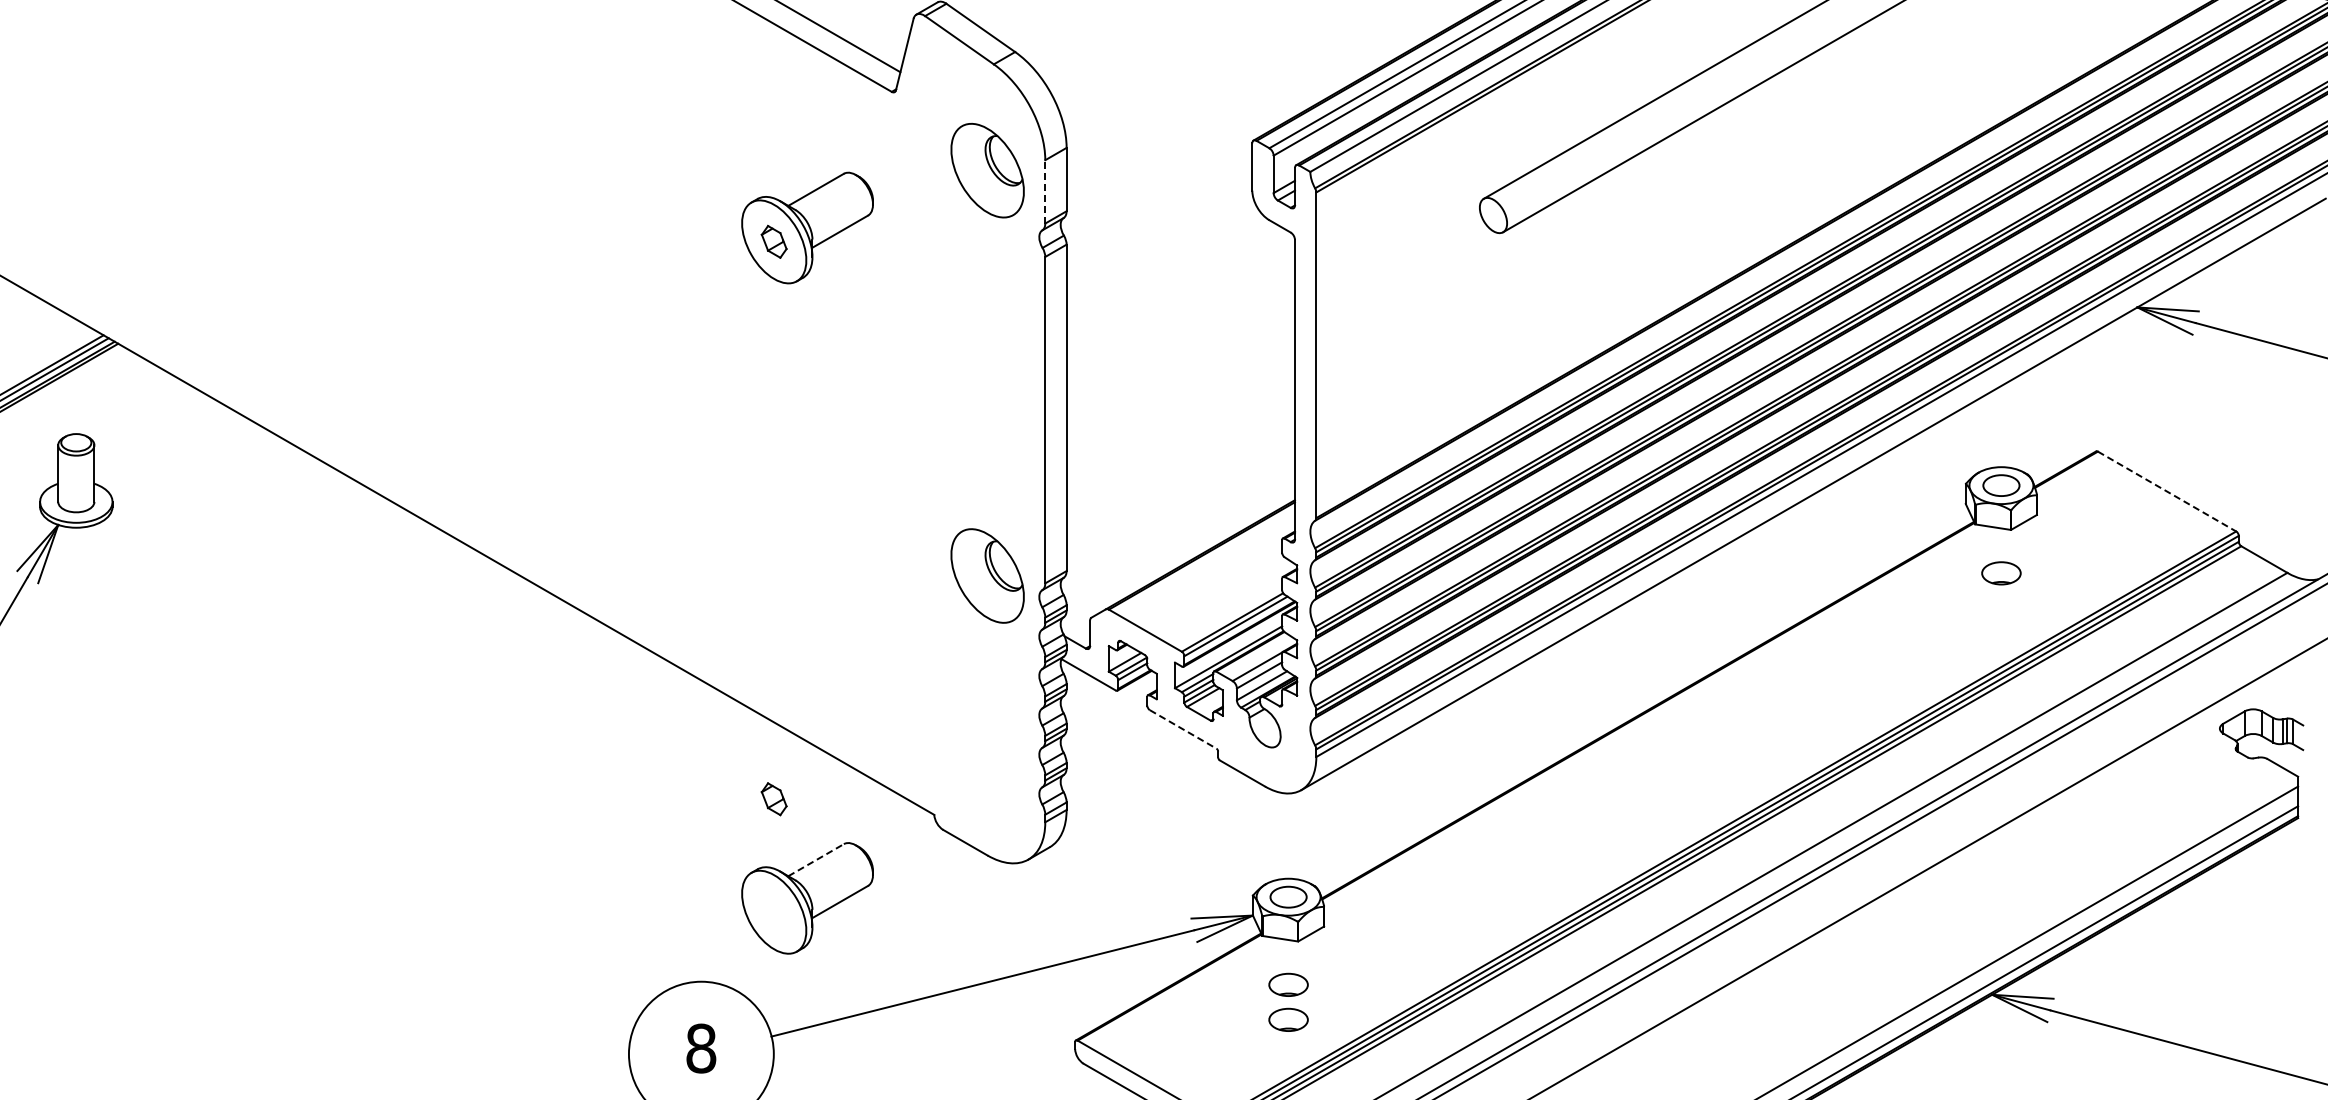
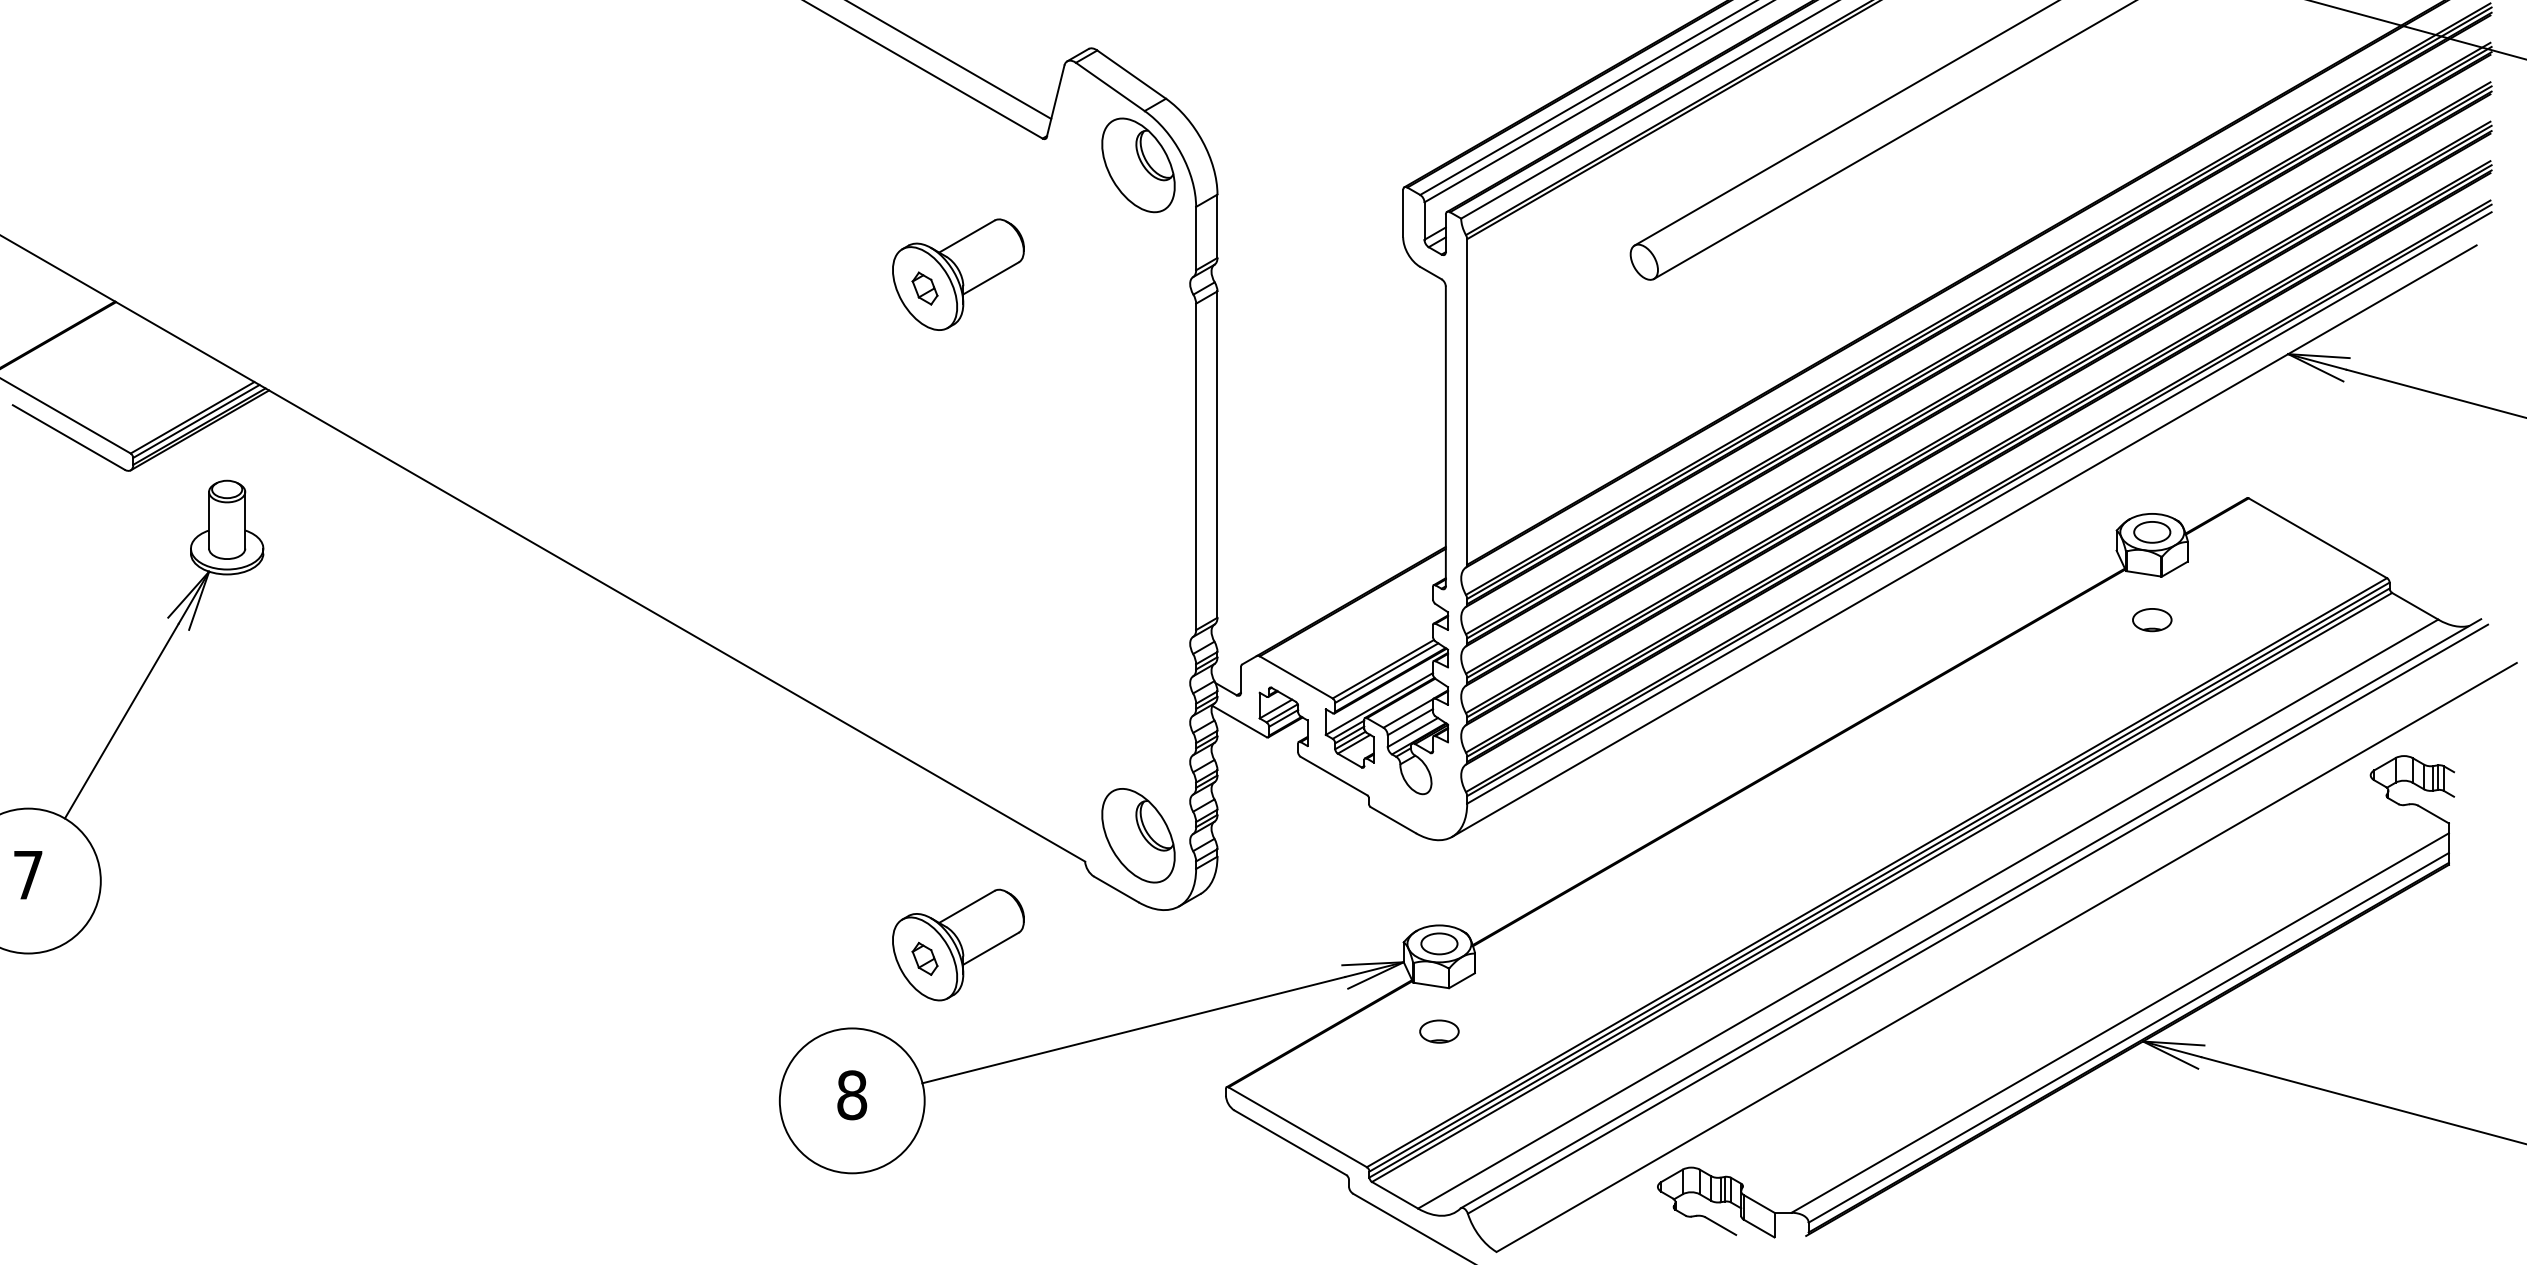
part: (987, 170) -> (1138, 165), moved
line: (1045, 191) -> (1196, 238), dashed -> solid
line: (2166, 491) -> (2317, 538), dashed -> solid
part: (987, 575) -> (1138, 835), moved
line: (1183, 729) -> (1334, 776), dashed -> solid
part: (773, 798) -> (924, 958), moved
line: (816, 859) -> (967, 906), dashed -> solid
part: (1288, 1019) -> (1439, 1066), removed

